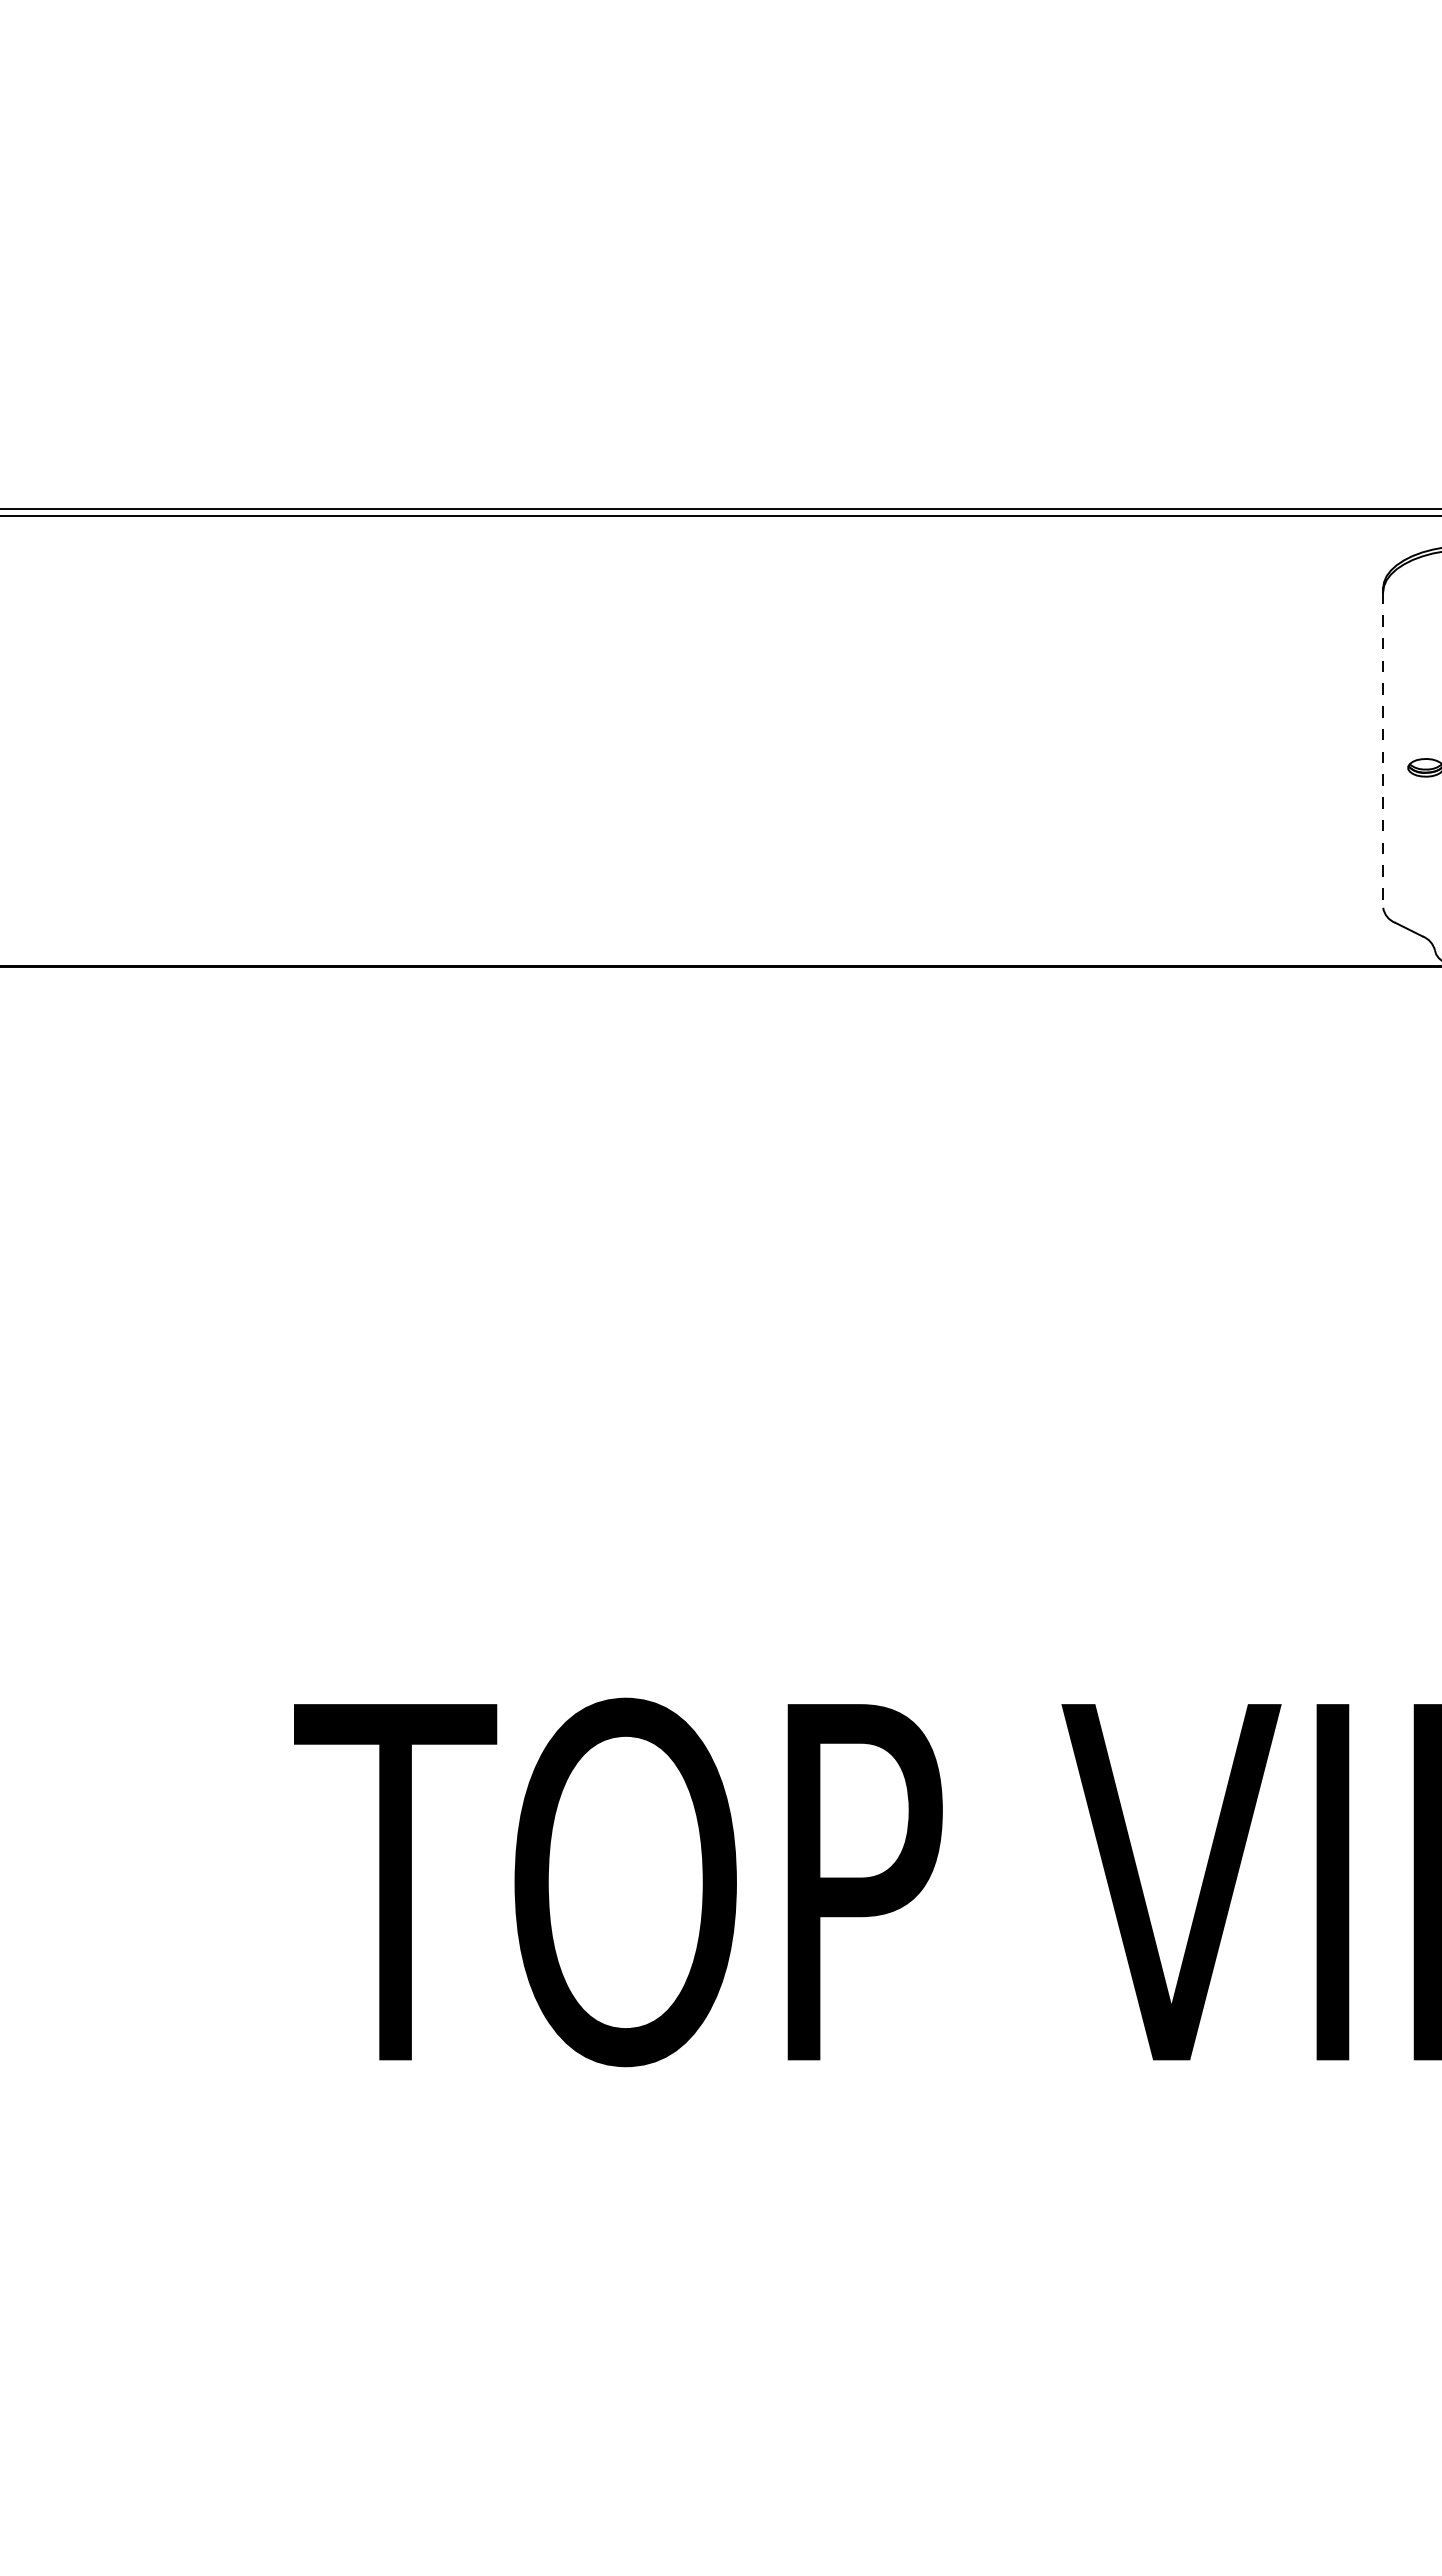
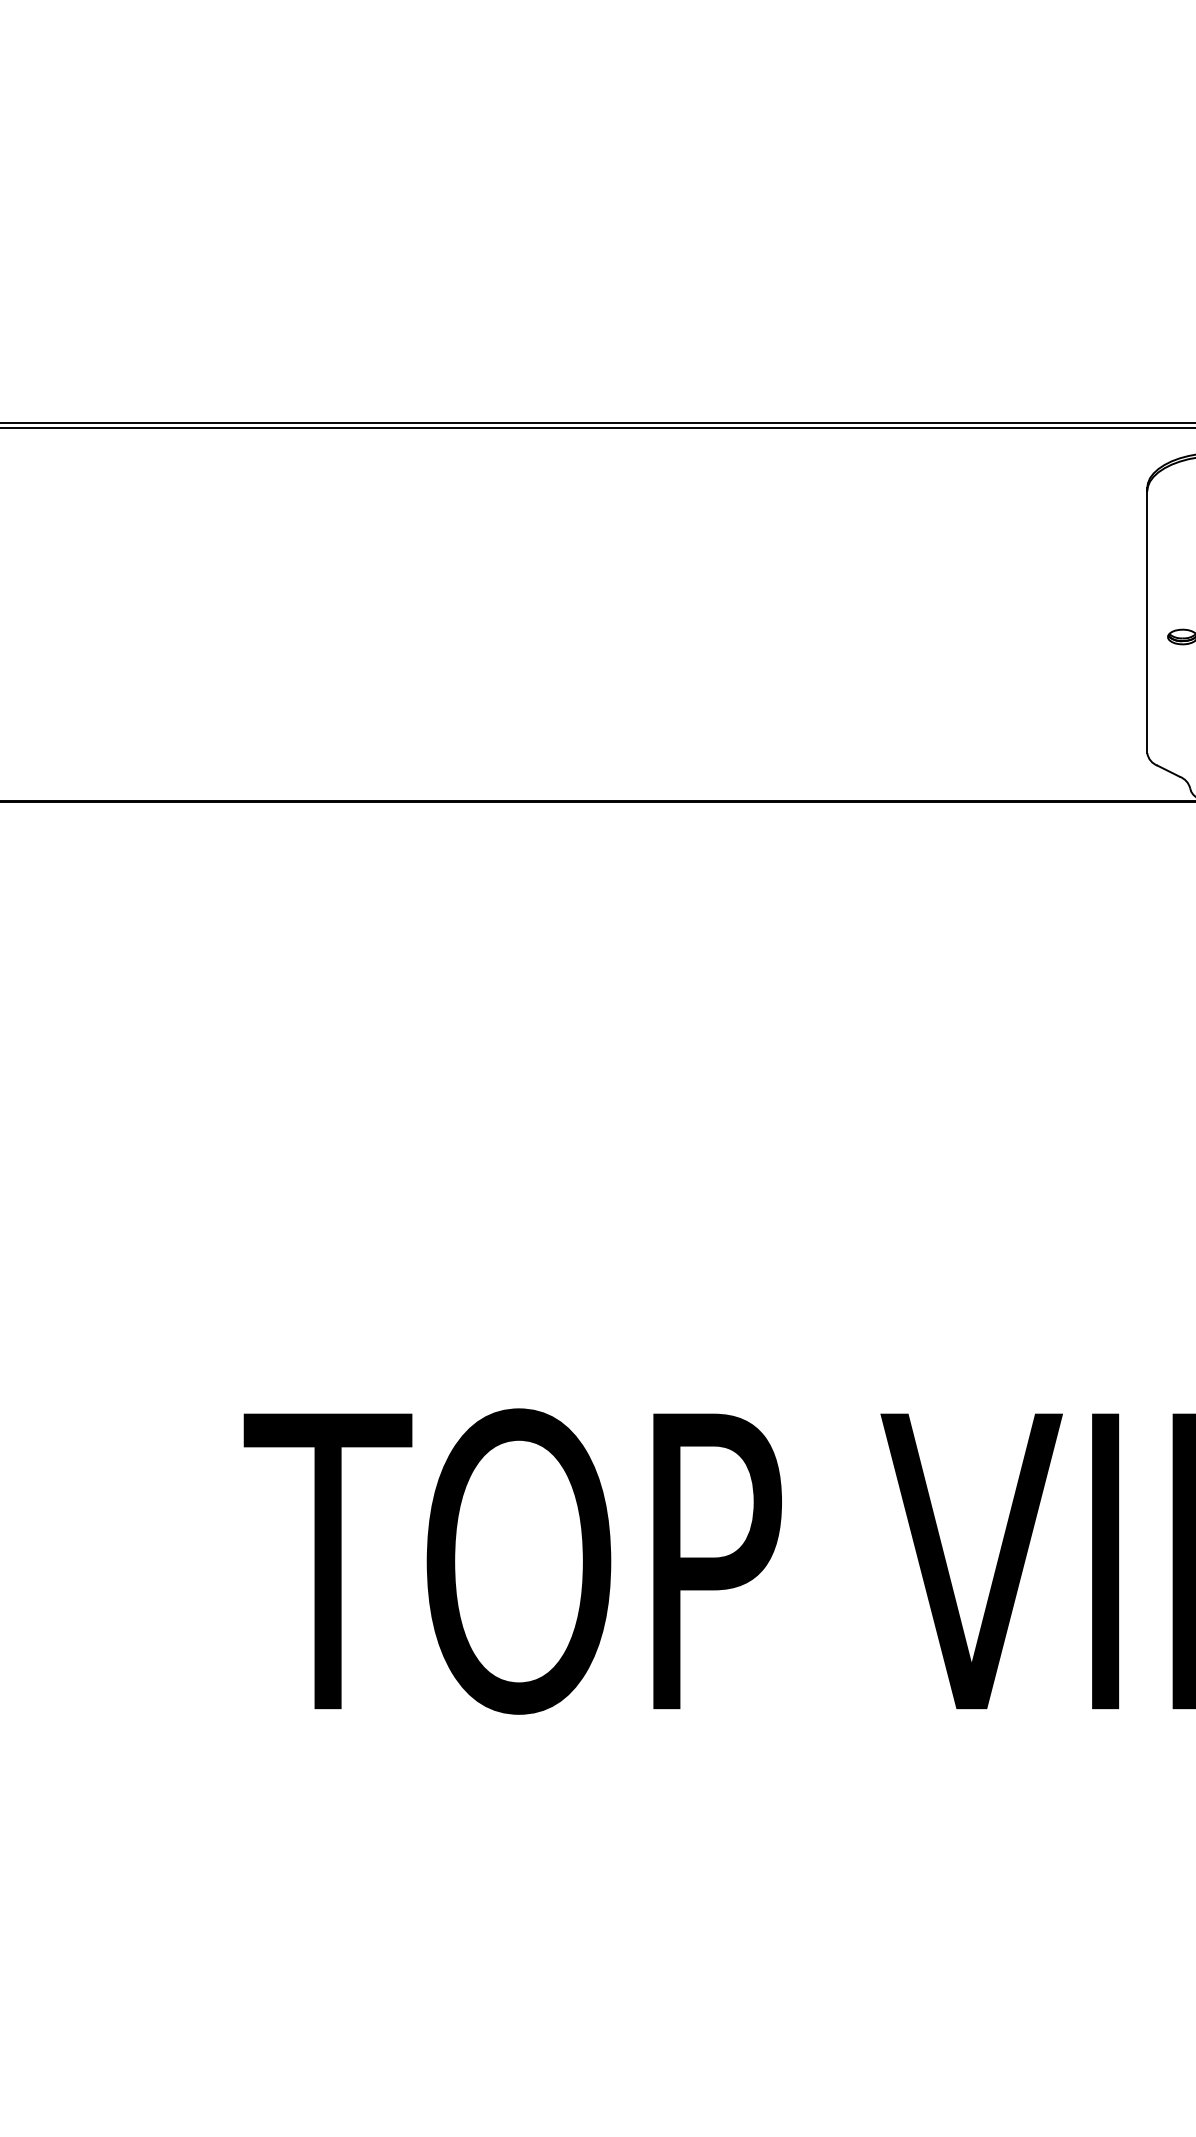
line: (1383, 750) -> (1147, 622), dashed -> solid

